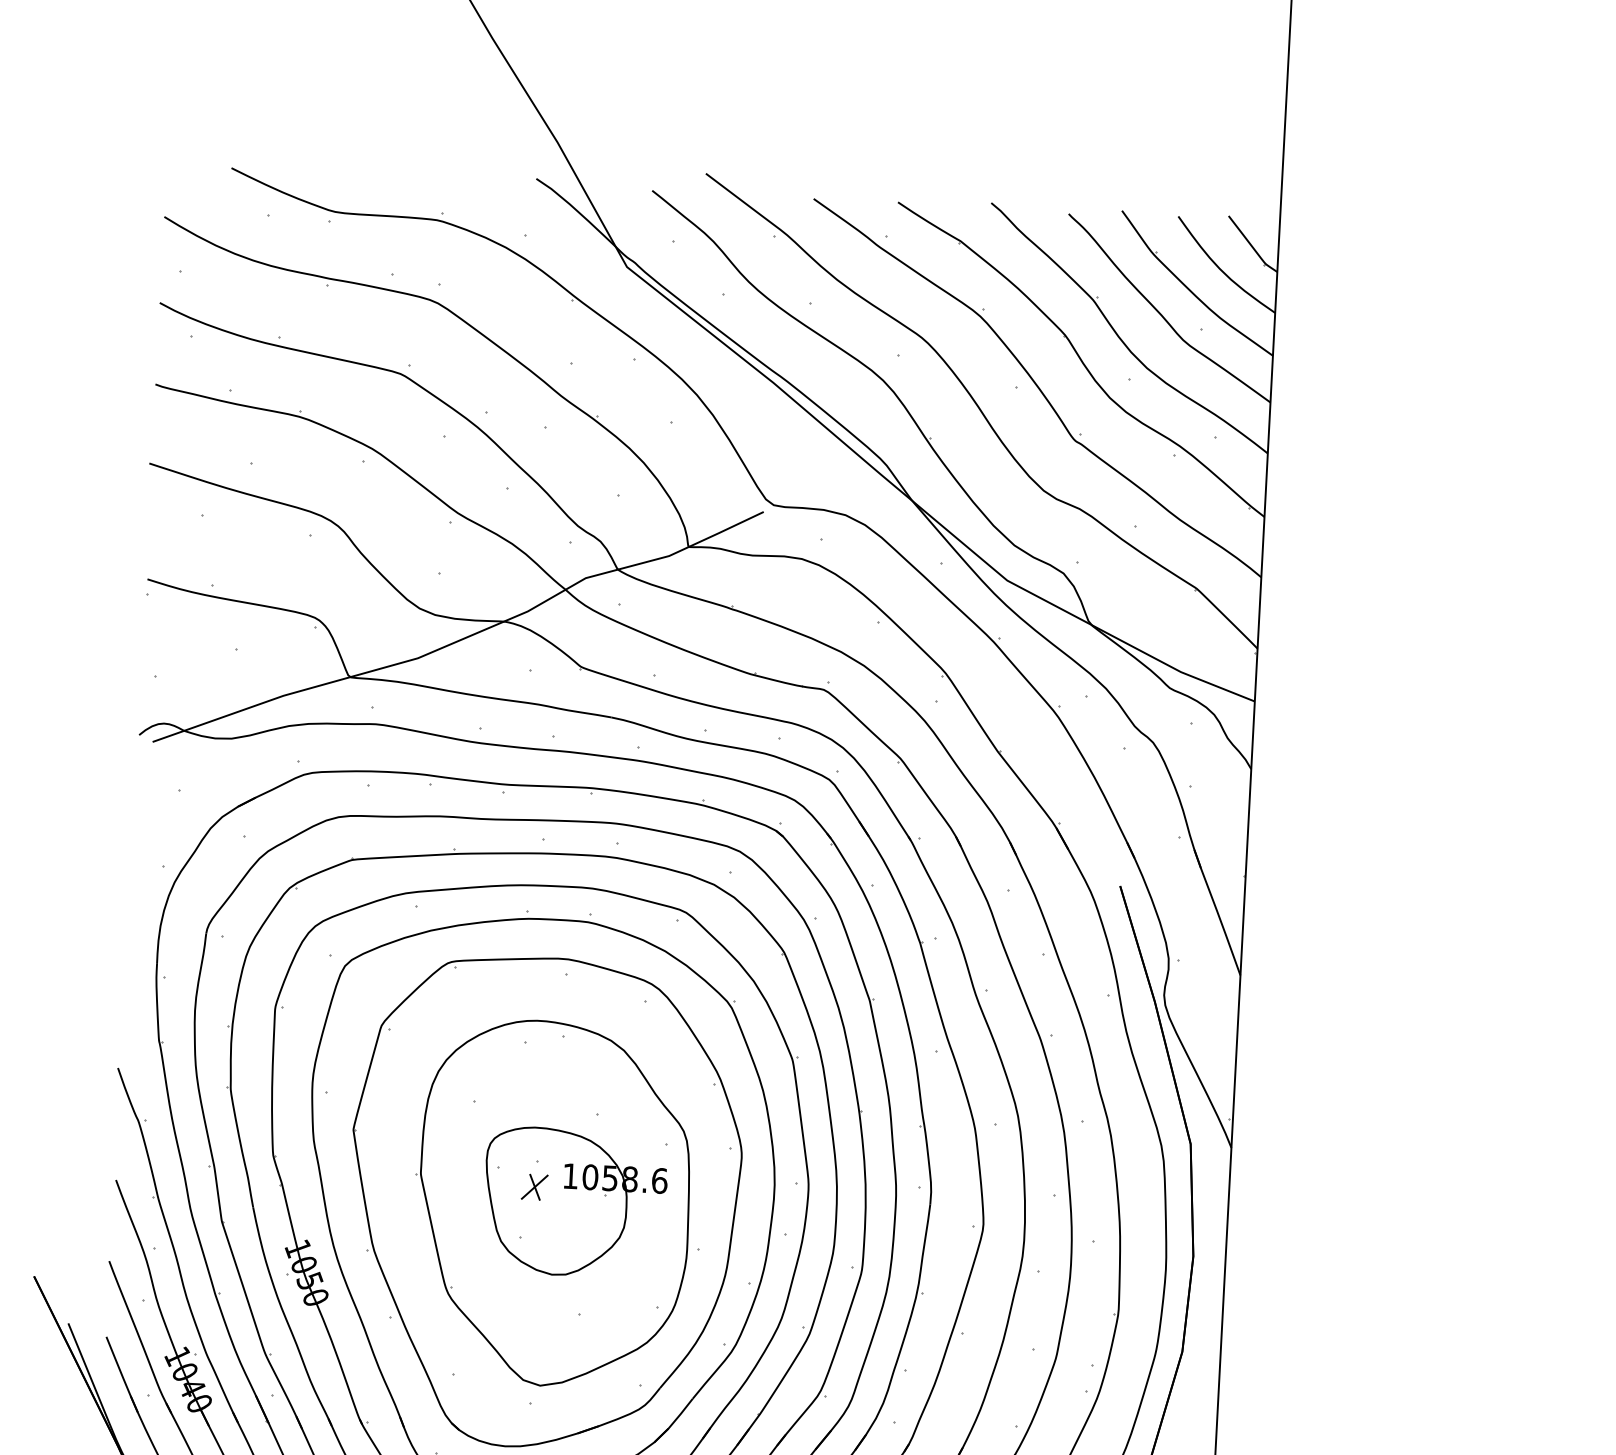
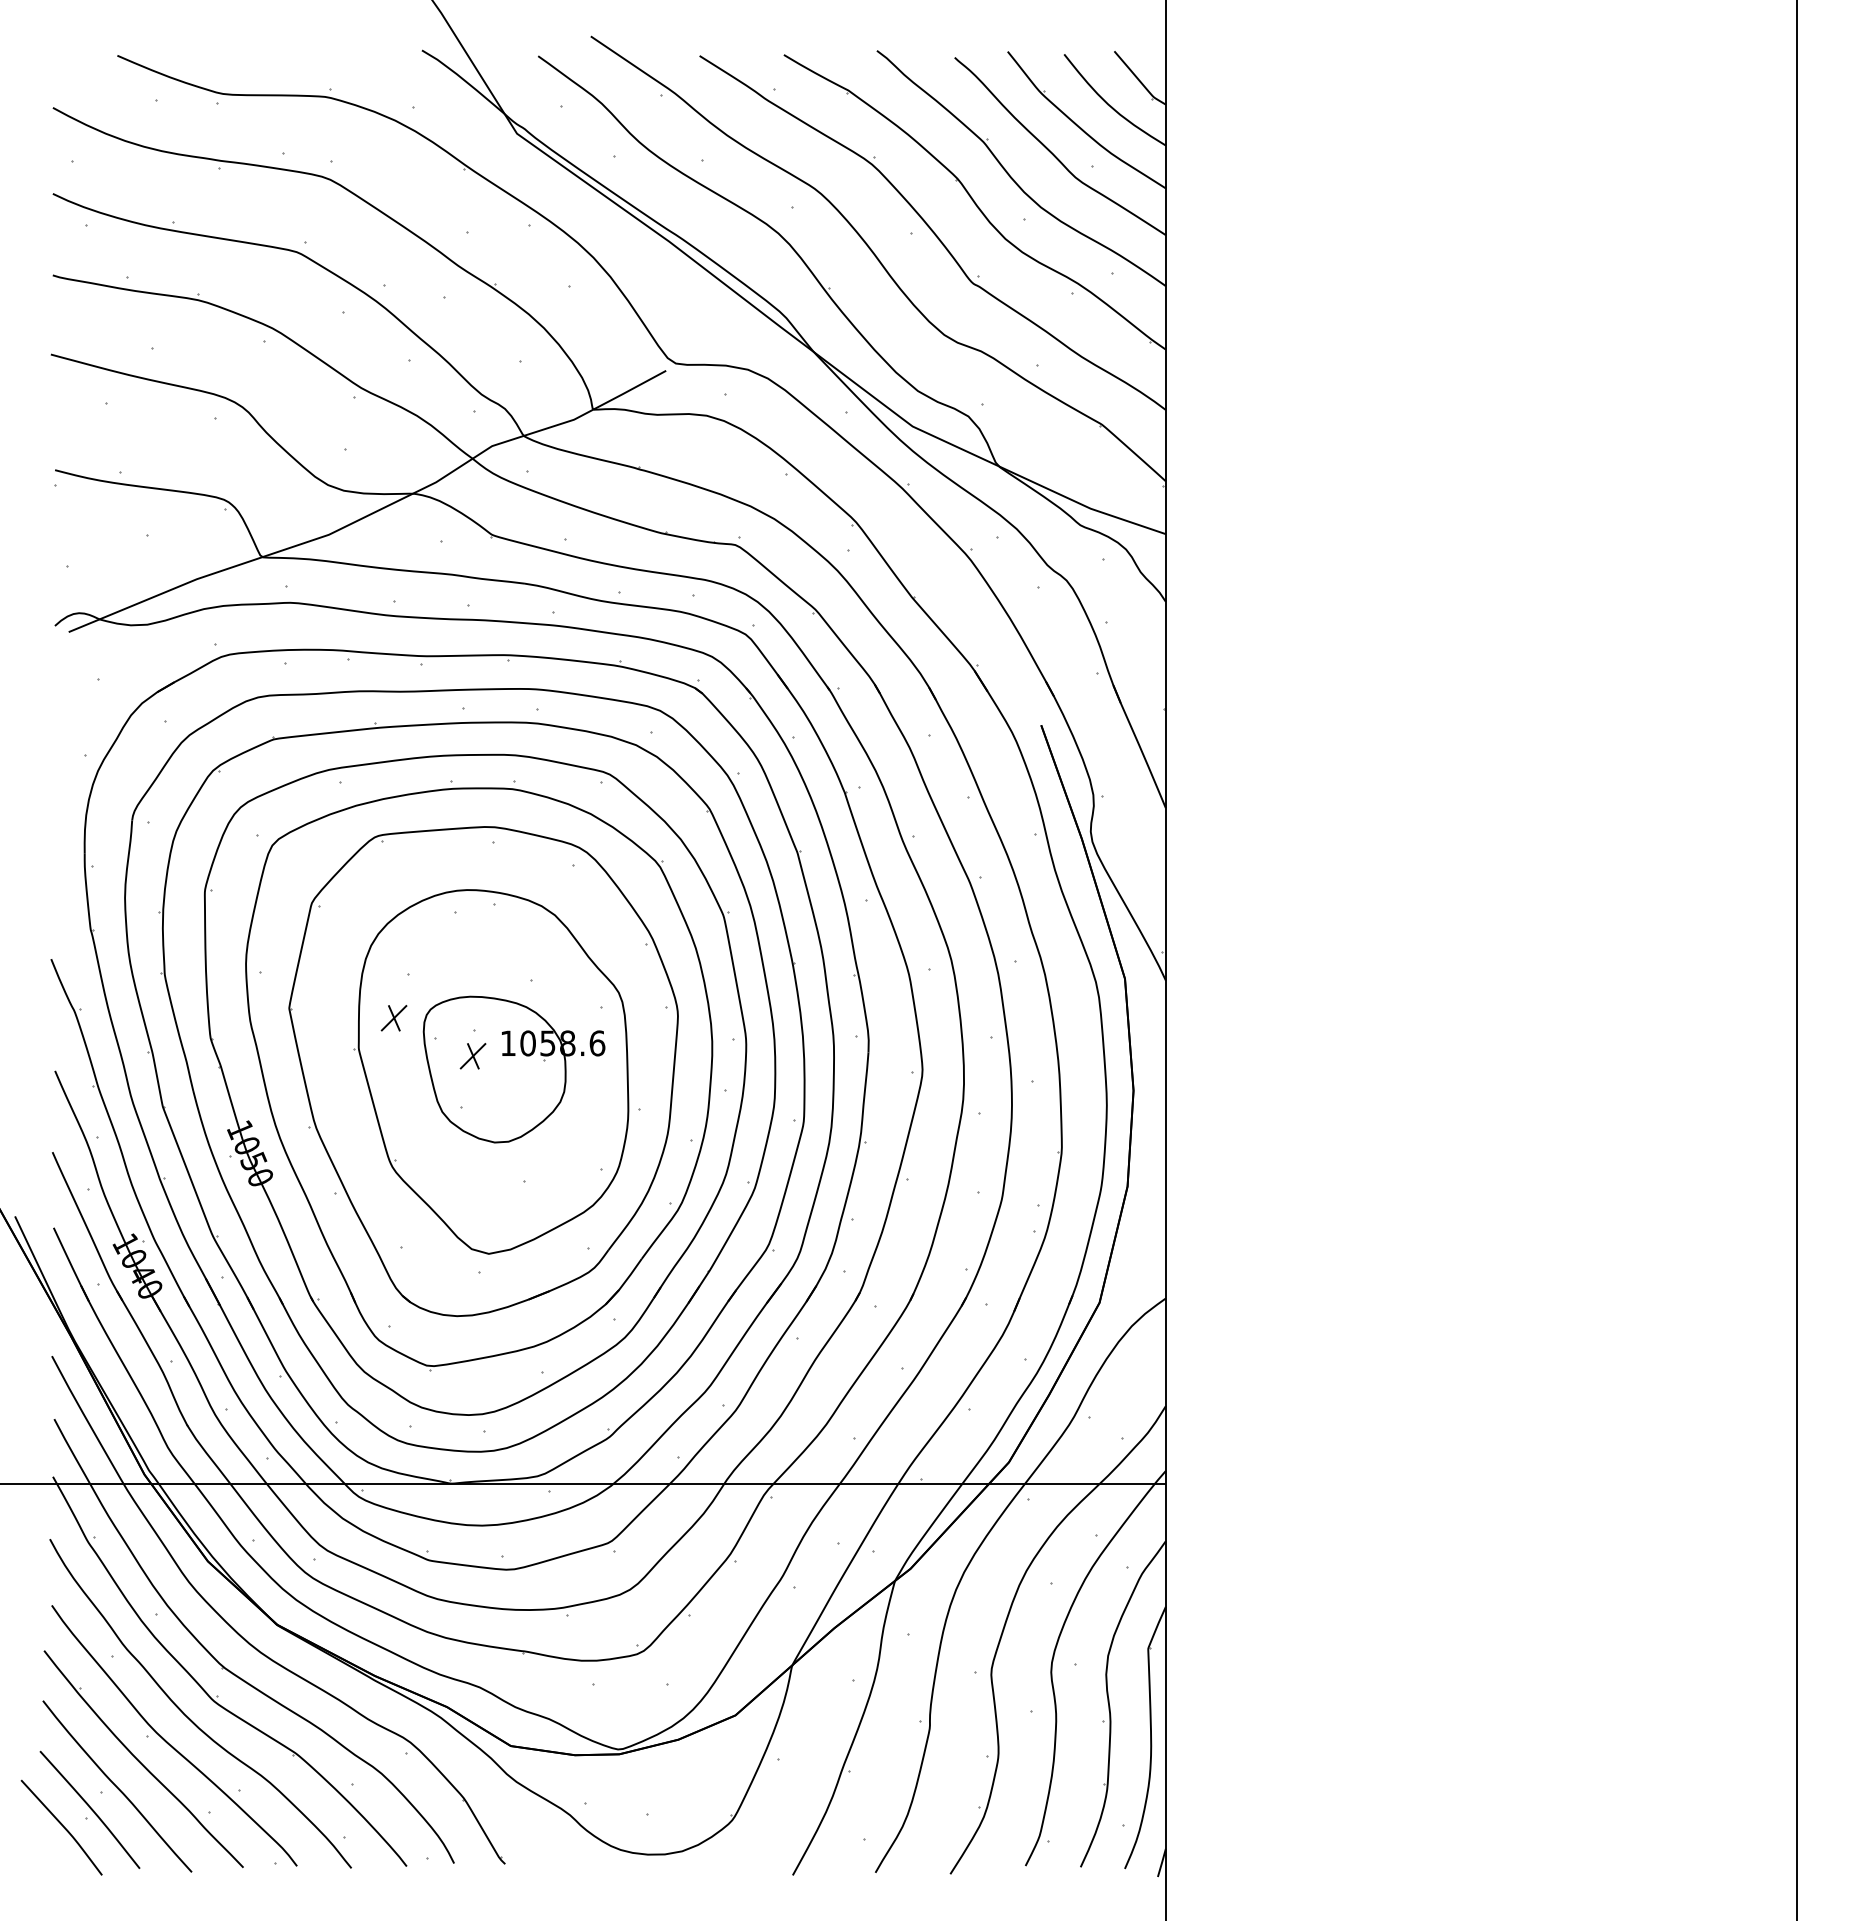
part: (457, 1145) -> (393, 1018), added

